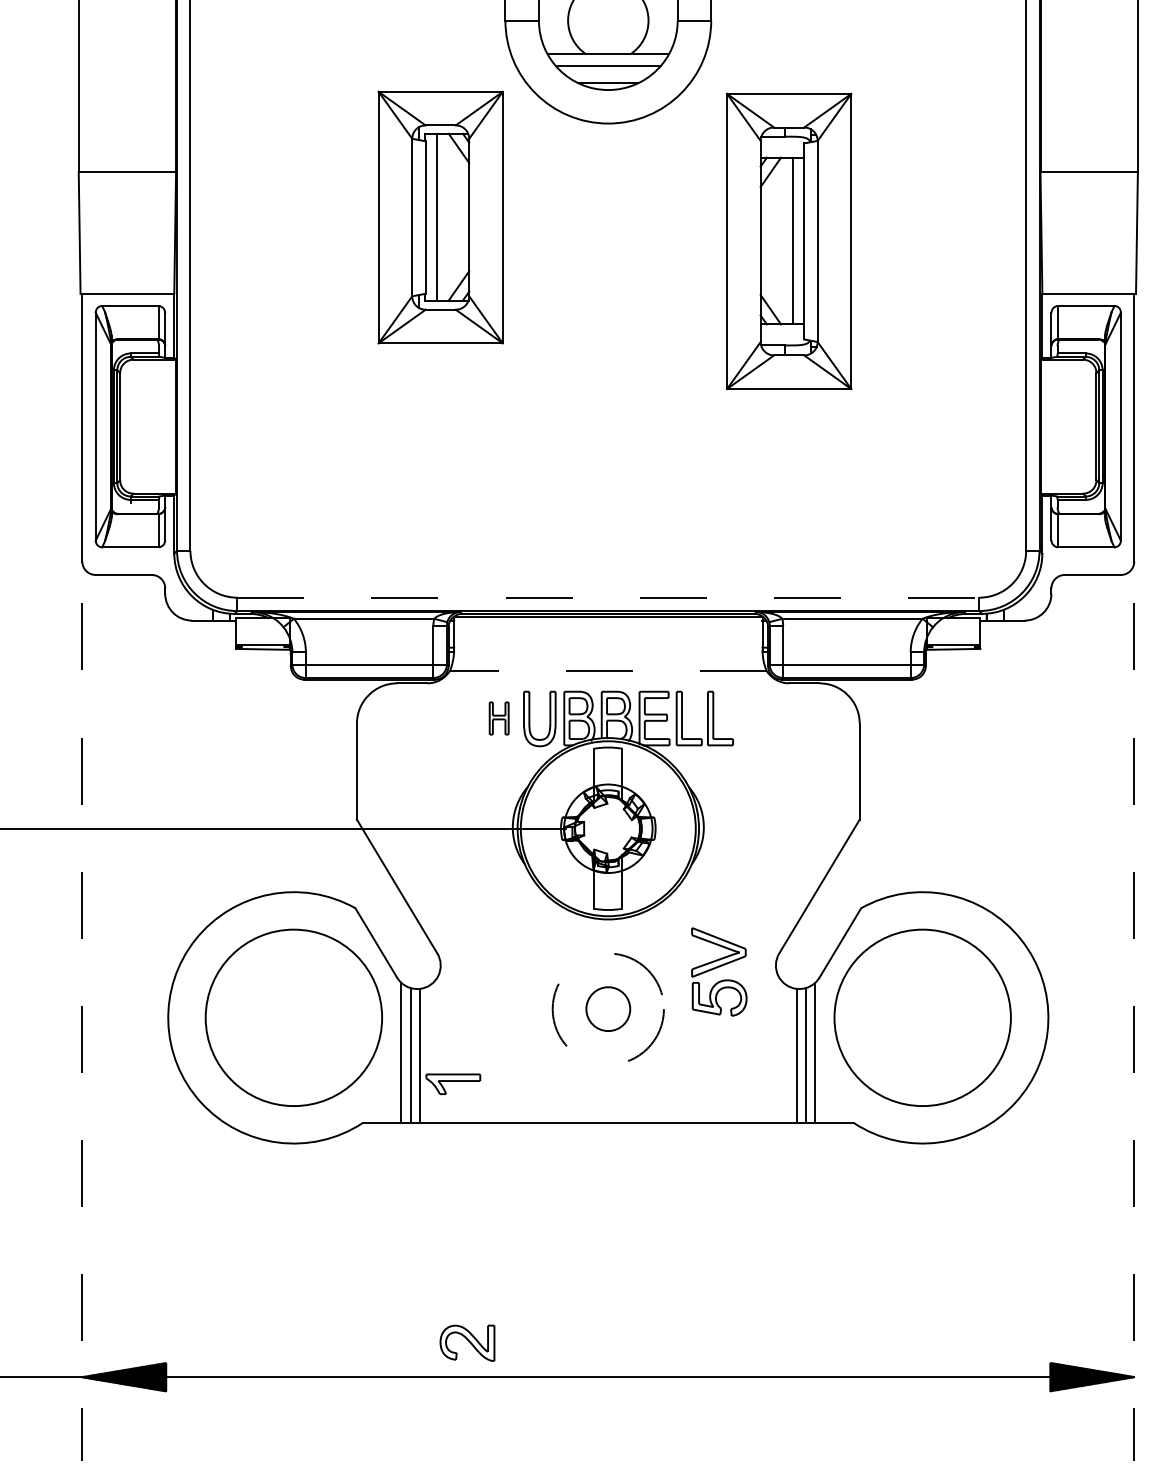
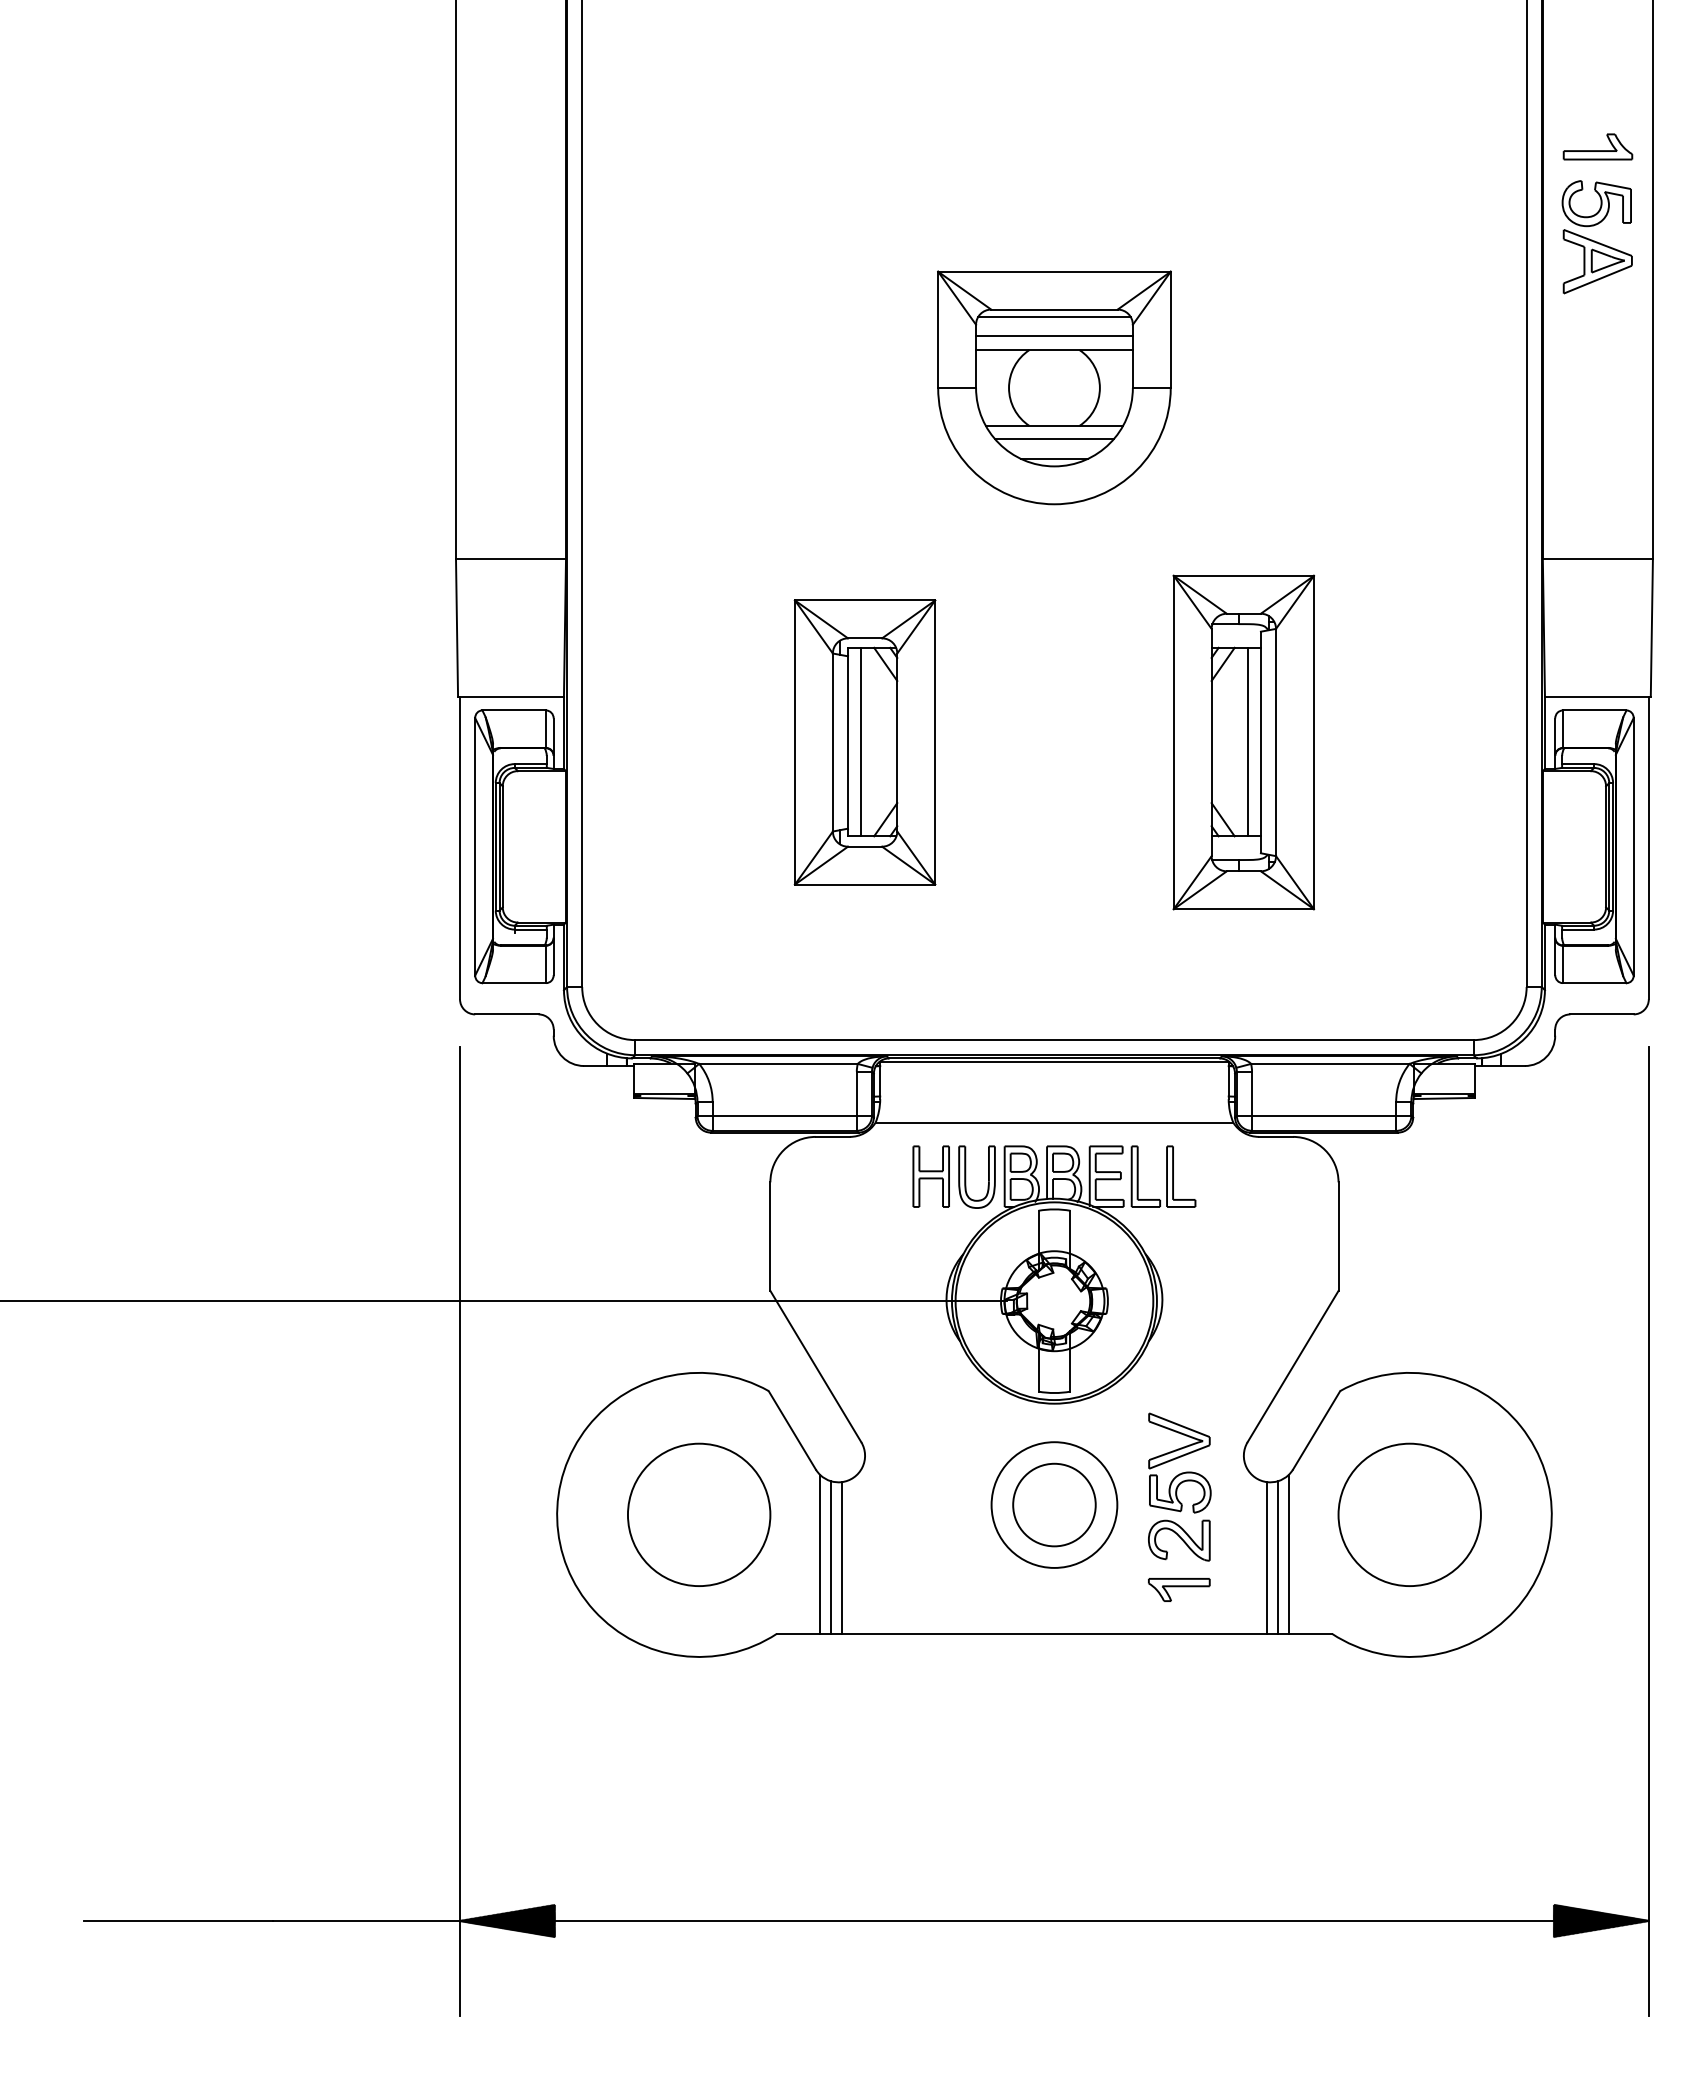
part: (440, 217) -> (864, 742), moved
part: (788, 241) -> (1243, 742), moved
line: (608, 598) -> (1054, 1040), dashed -> solid
line: (608, 670) -> (1054, 1122), dashed -> solid
part: (498, 718) -> (930, 1176), size x1.67
circle: (608, 1008) -> (1054, 1504), dashed -> solid
circle: (608, 1008) -> (1054, 1504), size x1.67
circle: (293, 1017) -> (698, 1514), size x0.71
circle: (922, 1017) -> (1409, 1514), size x0.71
line: (82, 1032) -> (460, 1531), dashed -> solid
line: (1133, 1032) -> (1648, 1531), dashed -> solid
part: (453, 1083) -> (1179, 1589), moved
part: (467, 1343) -> (1179, 1540), moved

